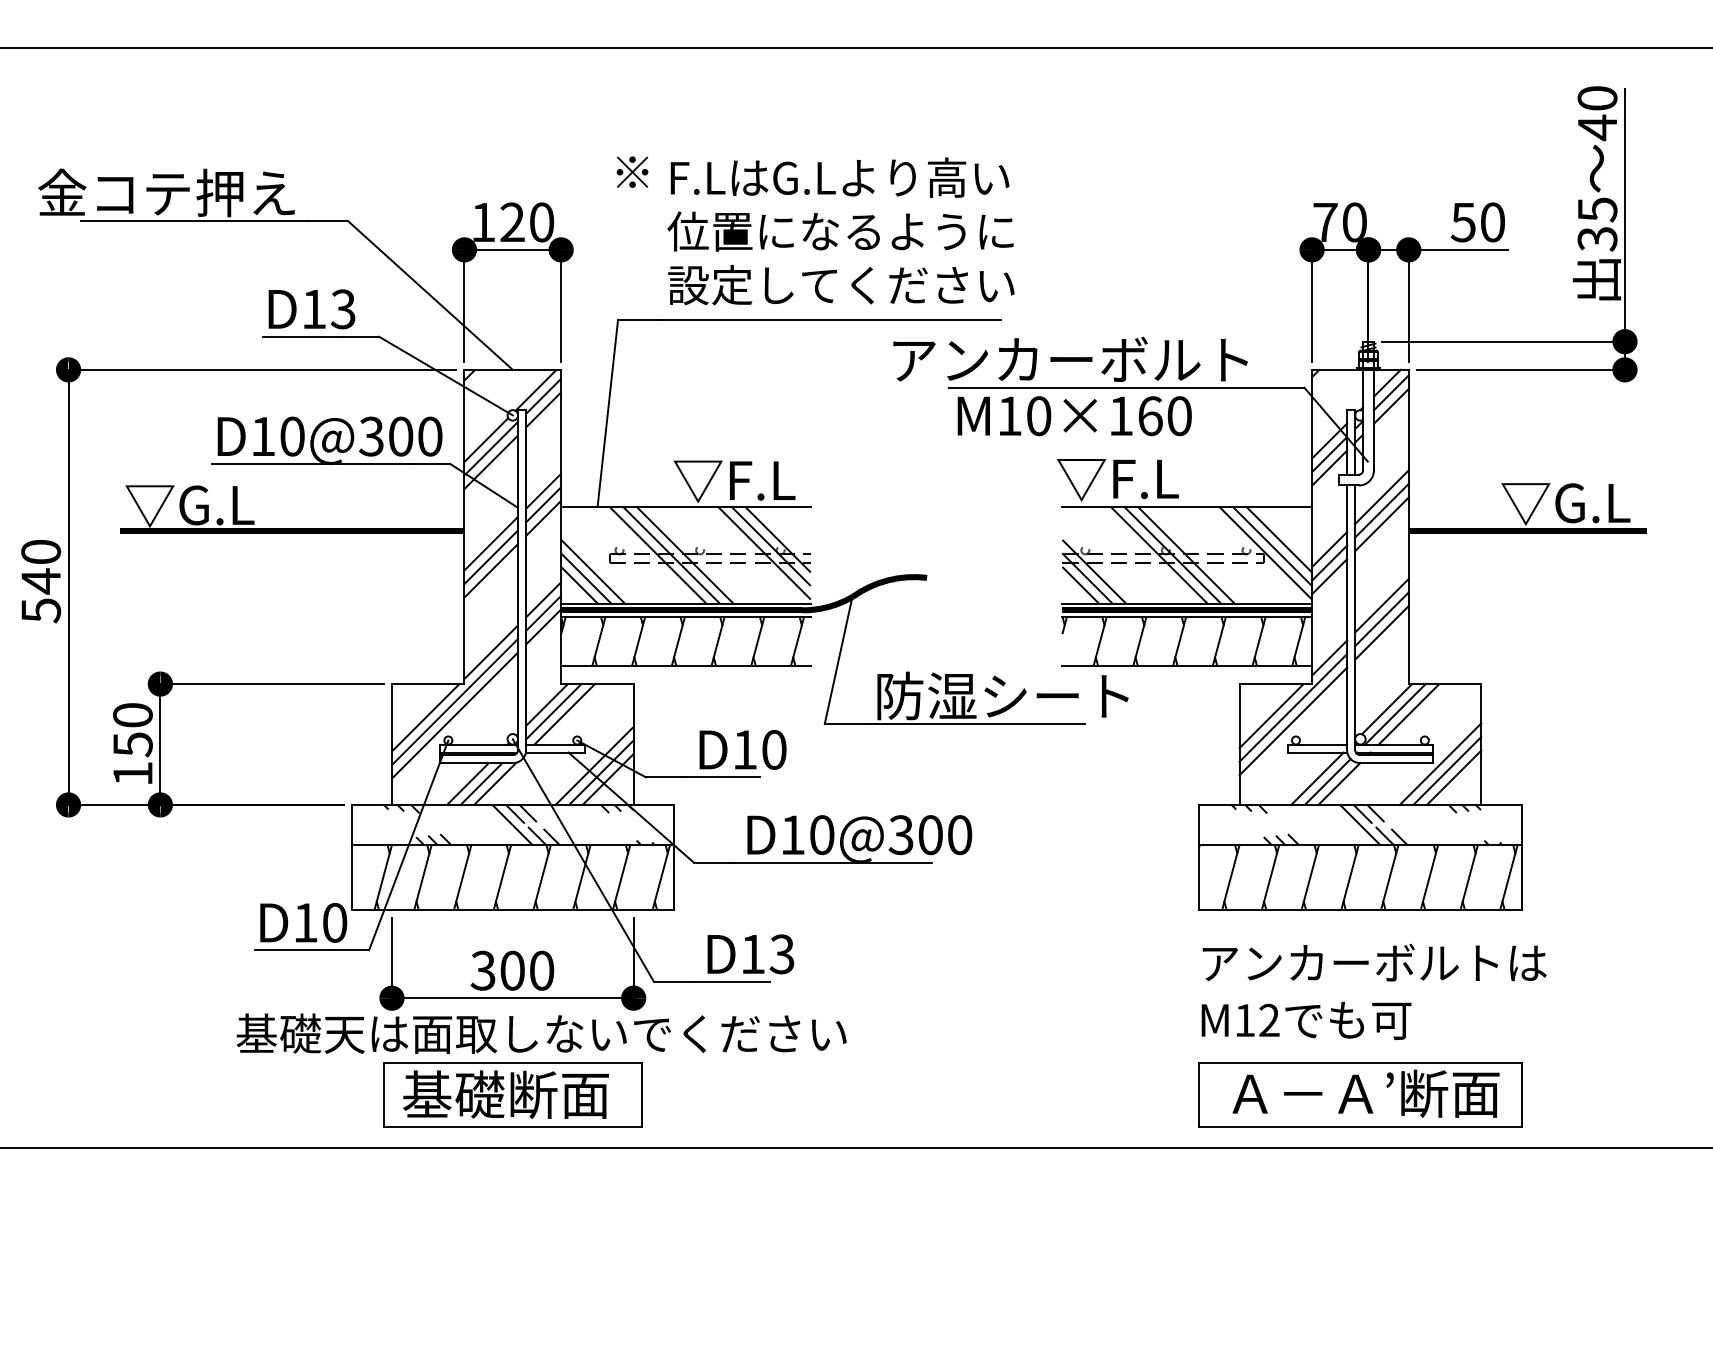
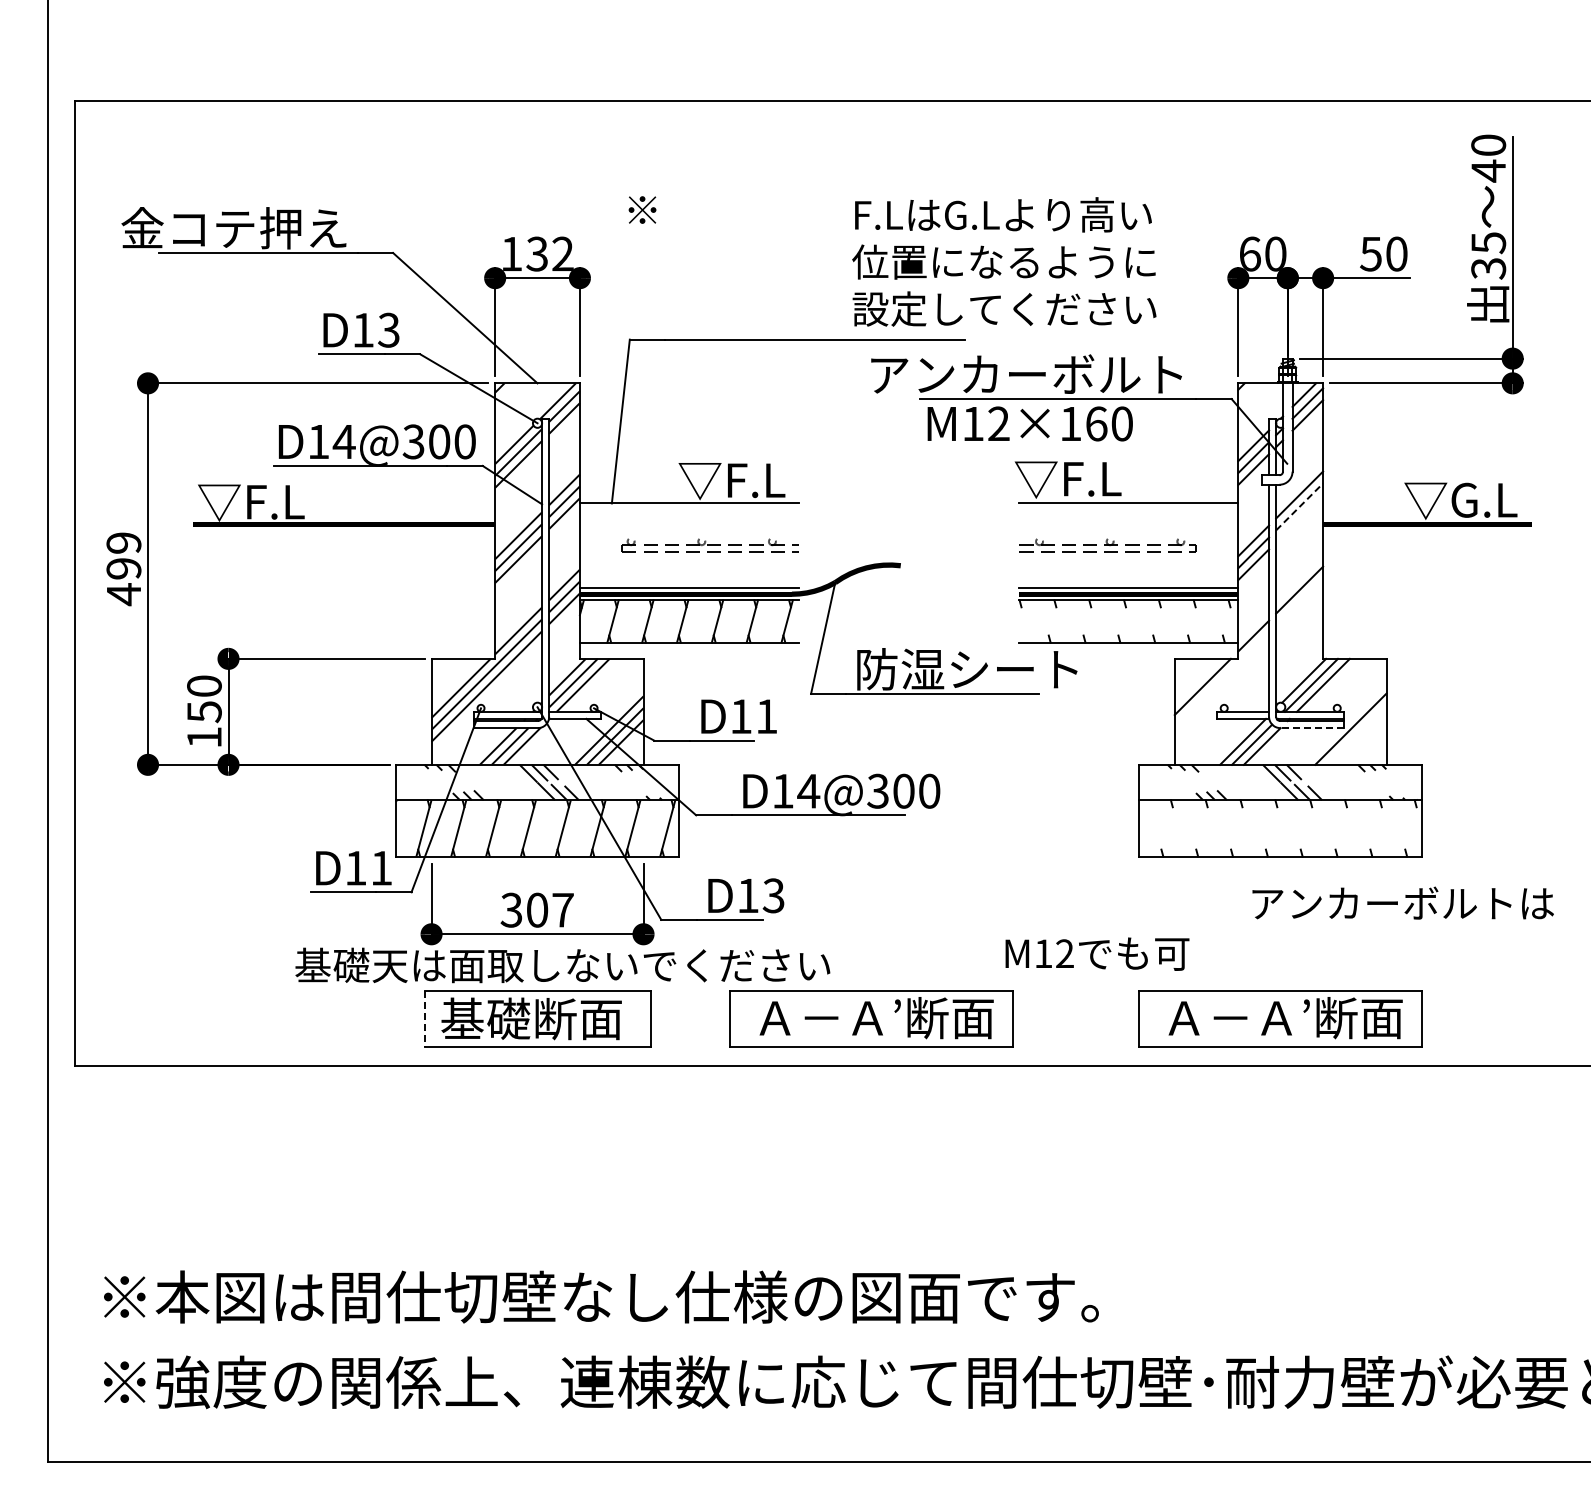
text: (526, 221) -> (549, 253), 120 -> 132
text: (1324, 221) -> (1249, 253), 70 -> 60
text: (841, 230) -> (1004, 261), moved
text: (1038, 415) -> (998, 423), M10×160 -> M12×160
text: (291, 436) -> (343, 441), D10@300 -> D14@300
text: (216, 504) -> (277, 501), ▽G.L -> ▽F.L
line: (1381, 510) -> (1299, 506), solid -> dashed
line: (1381, 523) -> (1299, 518), removed
hatch: (684, 554) -> (688, 545), removed
hatch: (1186, 554) -> (1128, 545), removed
text: (40, 582) -> (123, 569), 540 -> 499
line: (1381, 618) -> (1299, 601), removed
line: (1381, 632) -> (1299, 613), removed
hatch: (1183, 641) -> (1125, 621), removed
line: (1292, 707) -> (1221, 679), removed
line: (1292, 721) -> (1221, 691), removed
text: (773, 749) -> (766, 716), D10 -> D11
line: (1396, 763) -> (1312, 728), solid -> dashed
line: (1446, 770) -> (1356, 734), removed
line: (1453, 777) -> (1362, 740), removed
text: (821, 834) -> (808, 790), D10@300 -> D14@300
hatch: (1357, 877) -> (1278, 828), removed
text: (334, 922) -> (381, 867), D10 -> D11
text: (1373, 961) -> (1402, 902), moved
text: (541, 969) -> (562, 909), 300 -> 307
text: (1306, 1020) -> (1097, 953), moved
part: (893, 1094) -> (871, 1018), added
line: (383, 1095) -> (424, 1019), solid -> dashed

